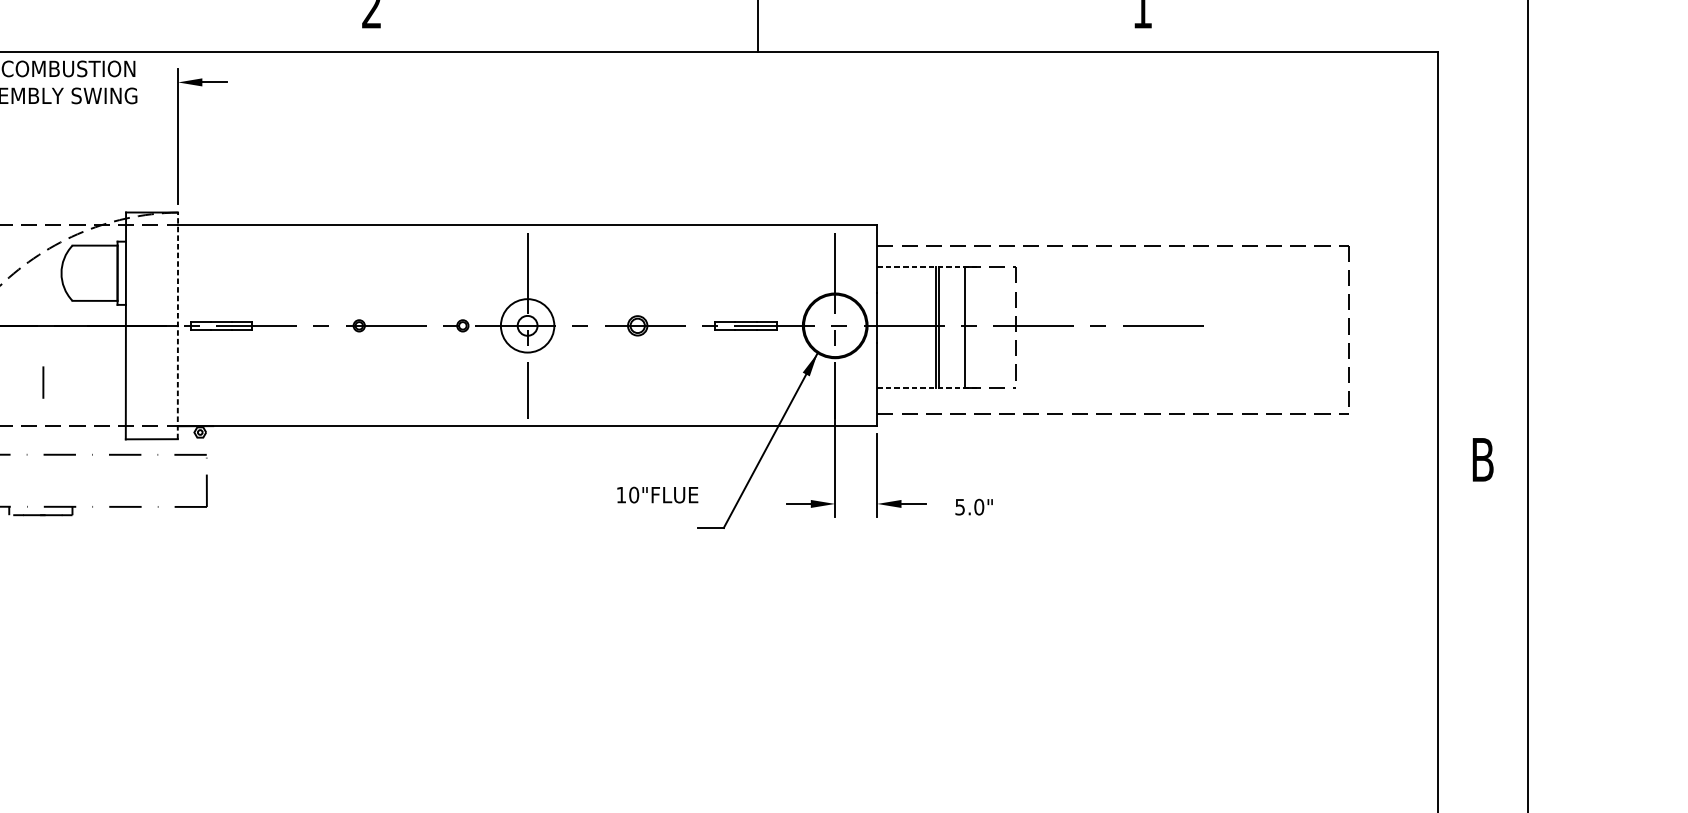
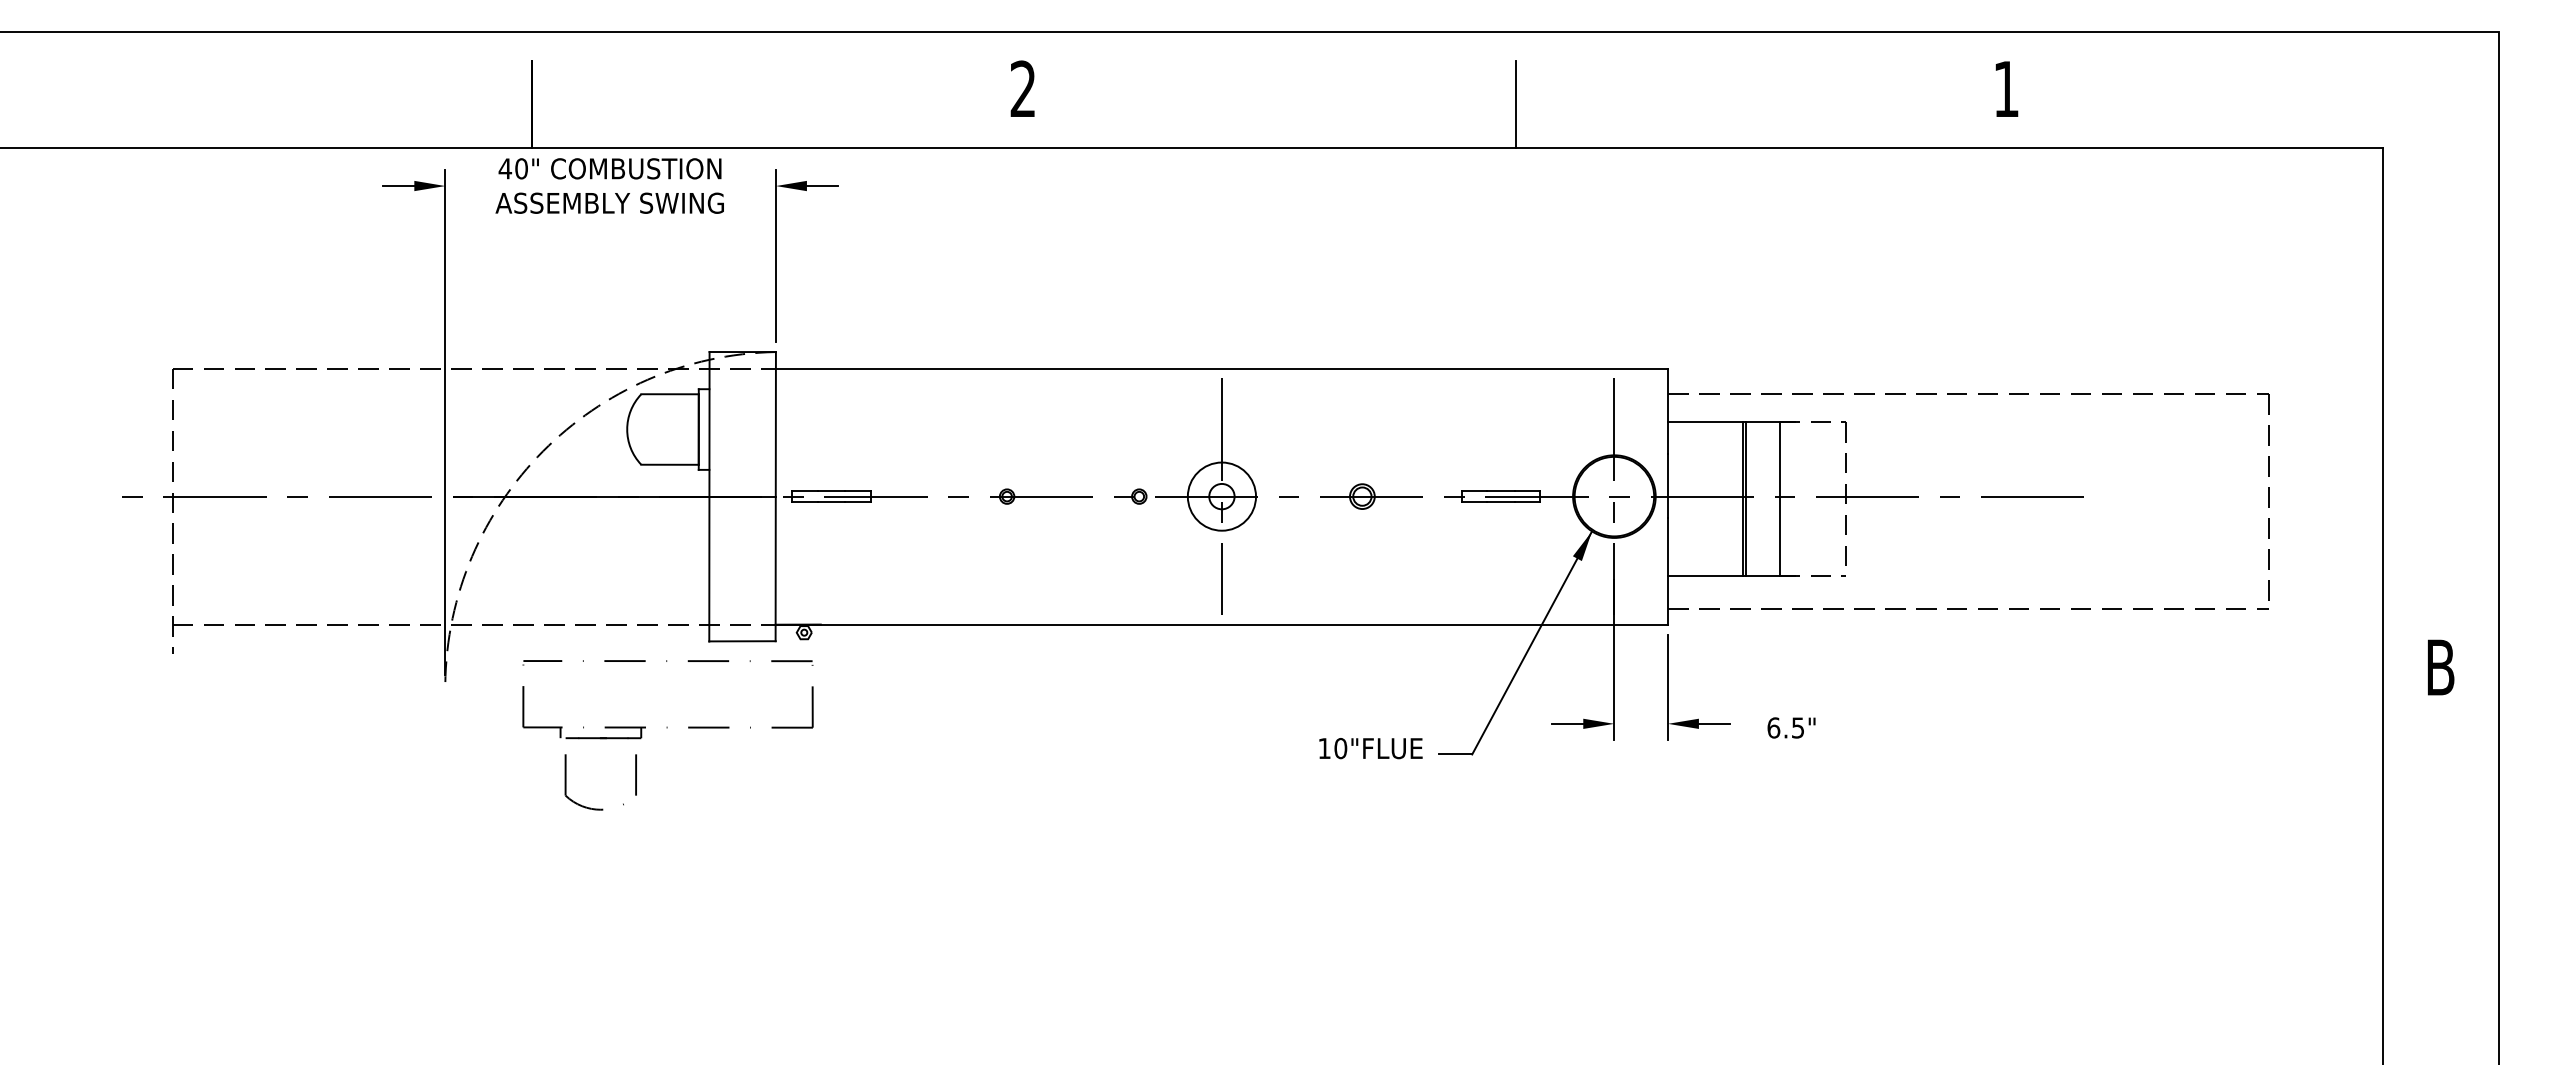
line: (927, 266) -> (1731, 421), dashed -> solid
line: (177, 325) -> (775, 496), dashed -> solid
line: (42, 382) -> (635, 774), moved
line: (927, 388) -> (1731, 576), dashed -> solid
text: (657, 495) -> (1370, 748), moved
text: (969, 506) -> (1785, 727), 5.0" -> 6.5"
part: (29, 568) -> (586, 806), added

